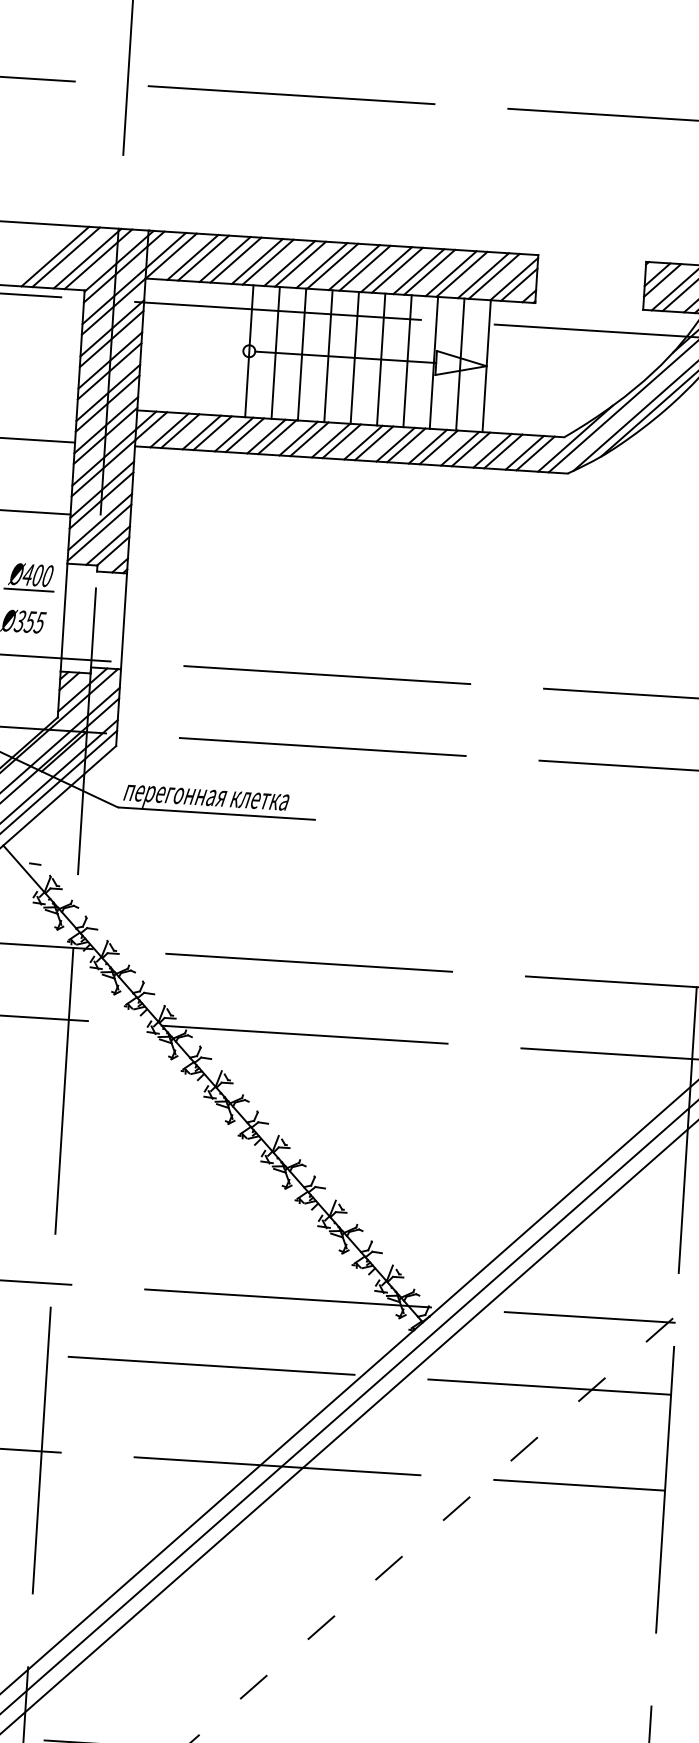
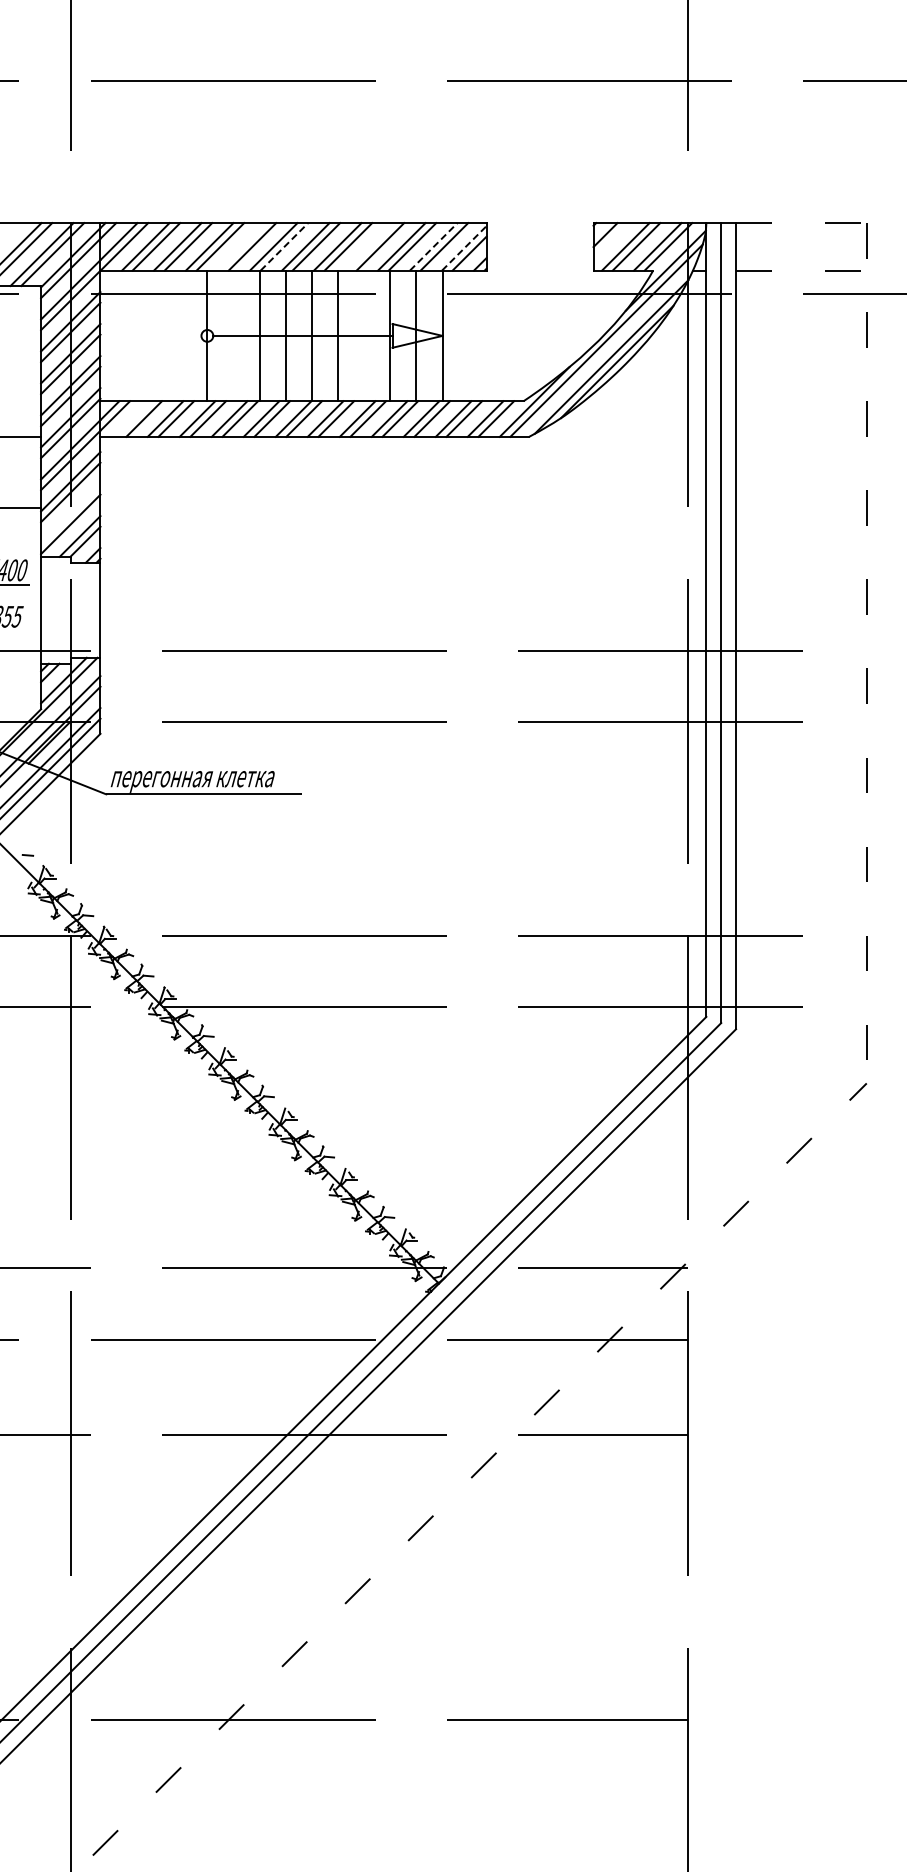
line: (289, 263) -> (241, 246), removed
line: (332, 265) -> (284, 246), solid -> dashed
line: (418, 271) -> (369, 246), removed
line: (483, 275) -> (433, 246), solid -> dashed
line: (514, 278) -> (464, 247), solid -> dashed
line: (662, 280) -> (610, 240), removed
line: (275, 352) -> (233, 335), removed
line: (407, 360) -> (364, 335), removed
line: (169, 429) -> (133, 418), removed
line: (99, 521) -> (70, 513), removed

